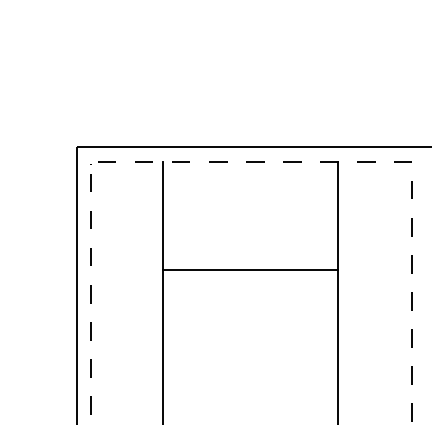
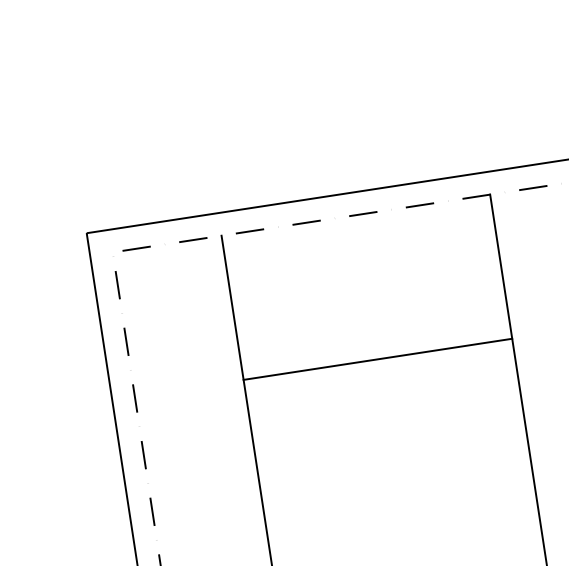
line: (250, 269) -> (377, 358), moved

